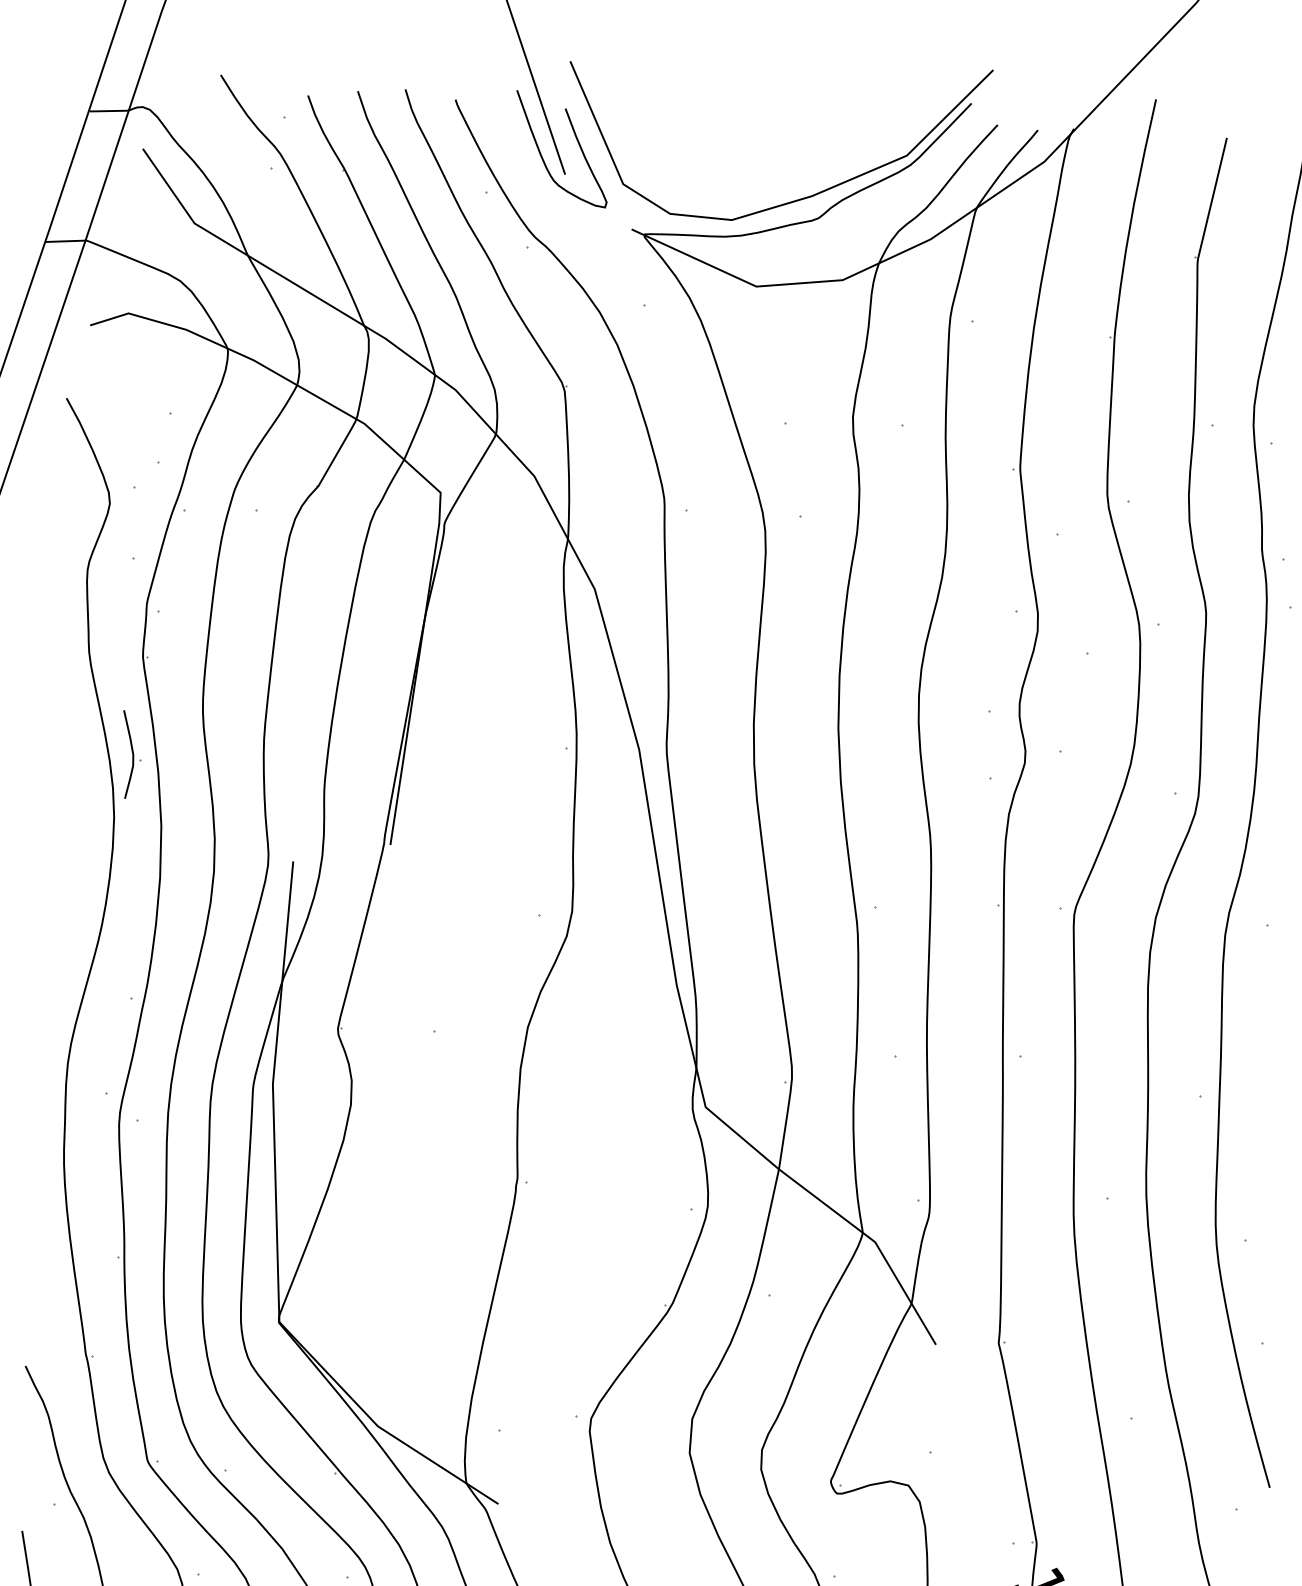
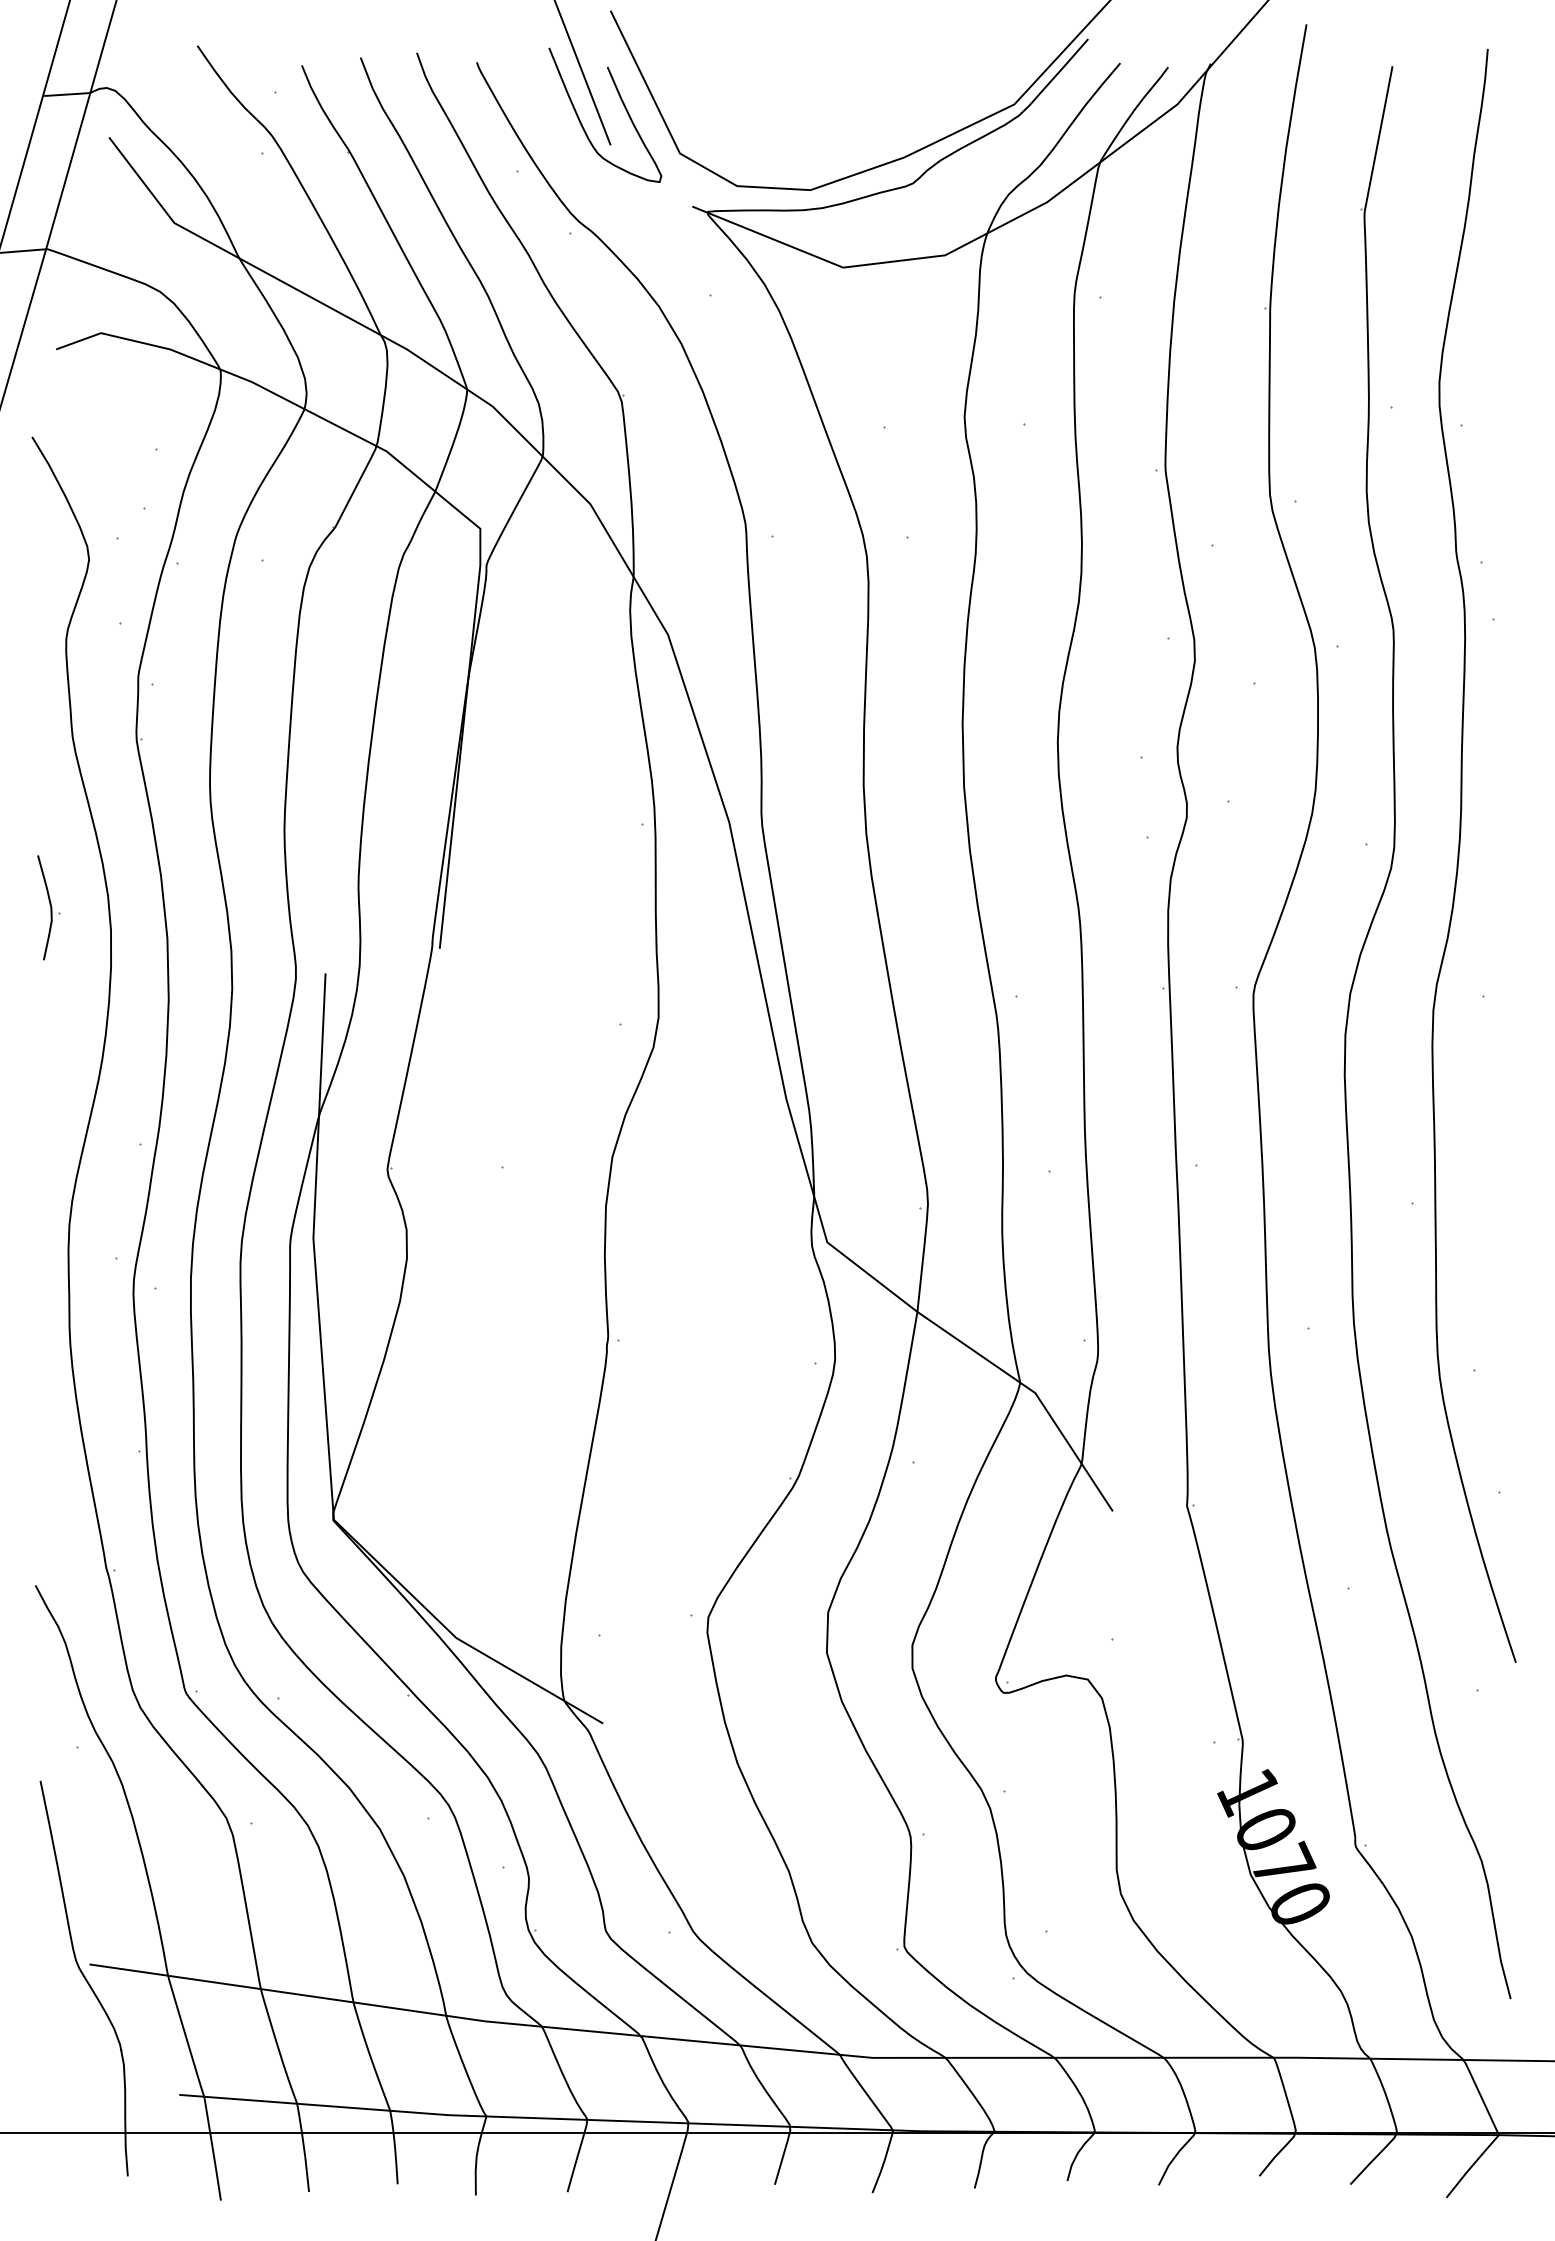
part: (130, 754) -> (48, 907), moved

